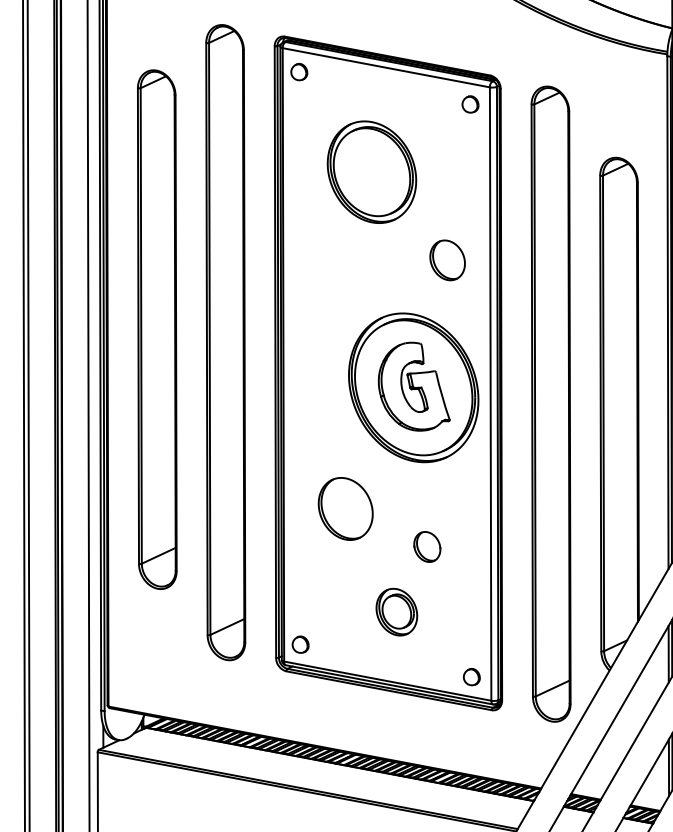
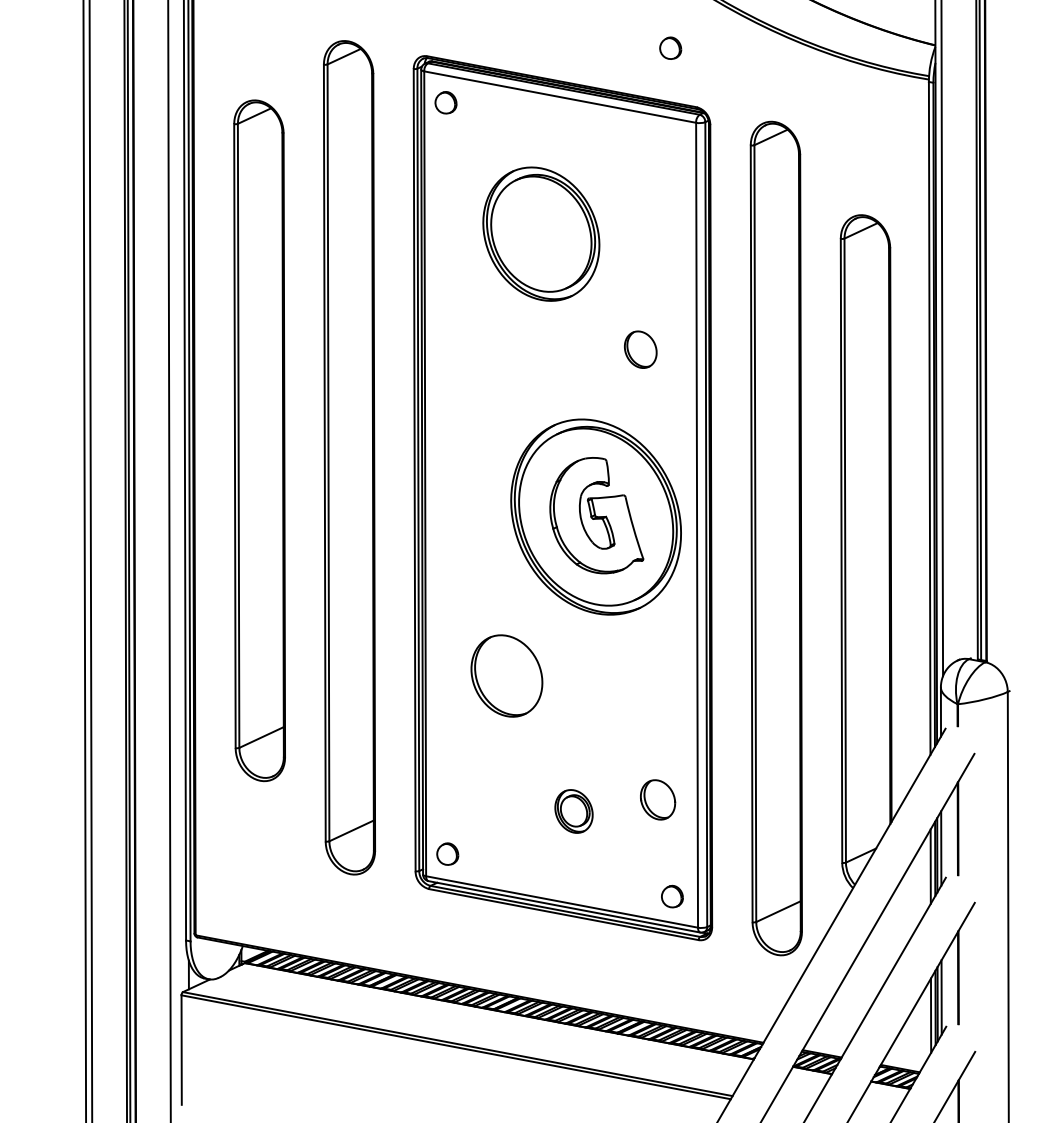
part: (470, 103) -> (670, 47), moved
part: (447, 260) -> (640, 349), size x0.7
part: (427, 546) -> (658, 799), moved
part: (396, 612) -> (573, 811), size x0.7

